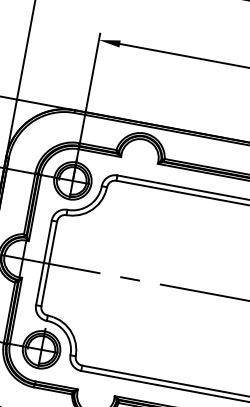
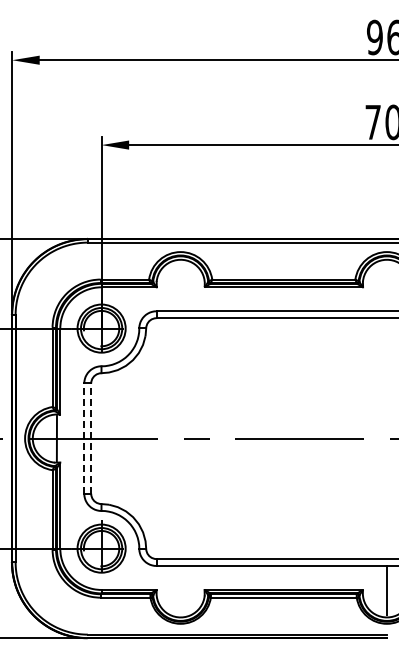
line: (44, 262) -> (84, 438), solid -> dashed
line: (49, 263) -> (91, 438), solid -> dashed

